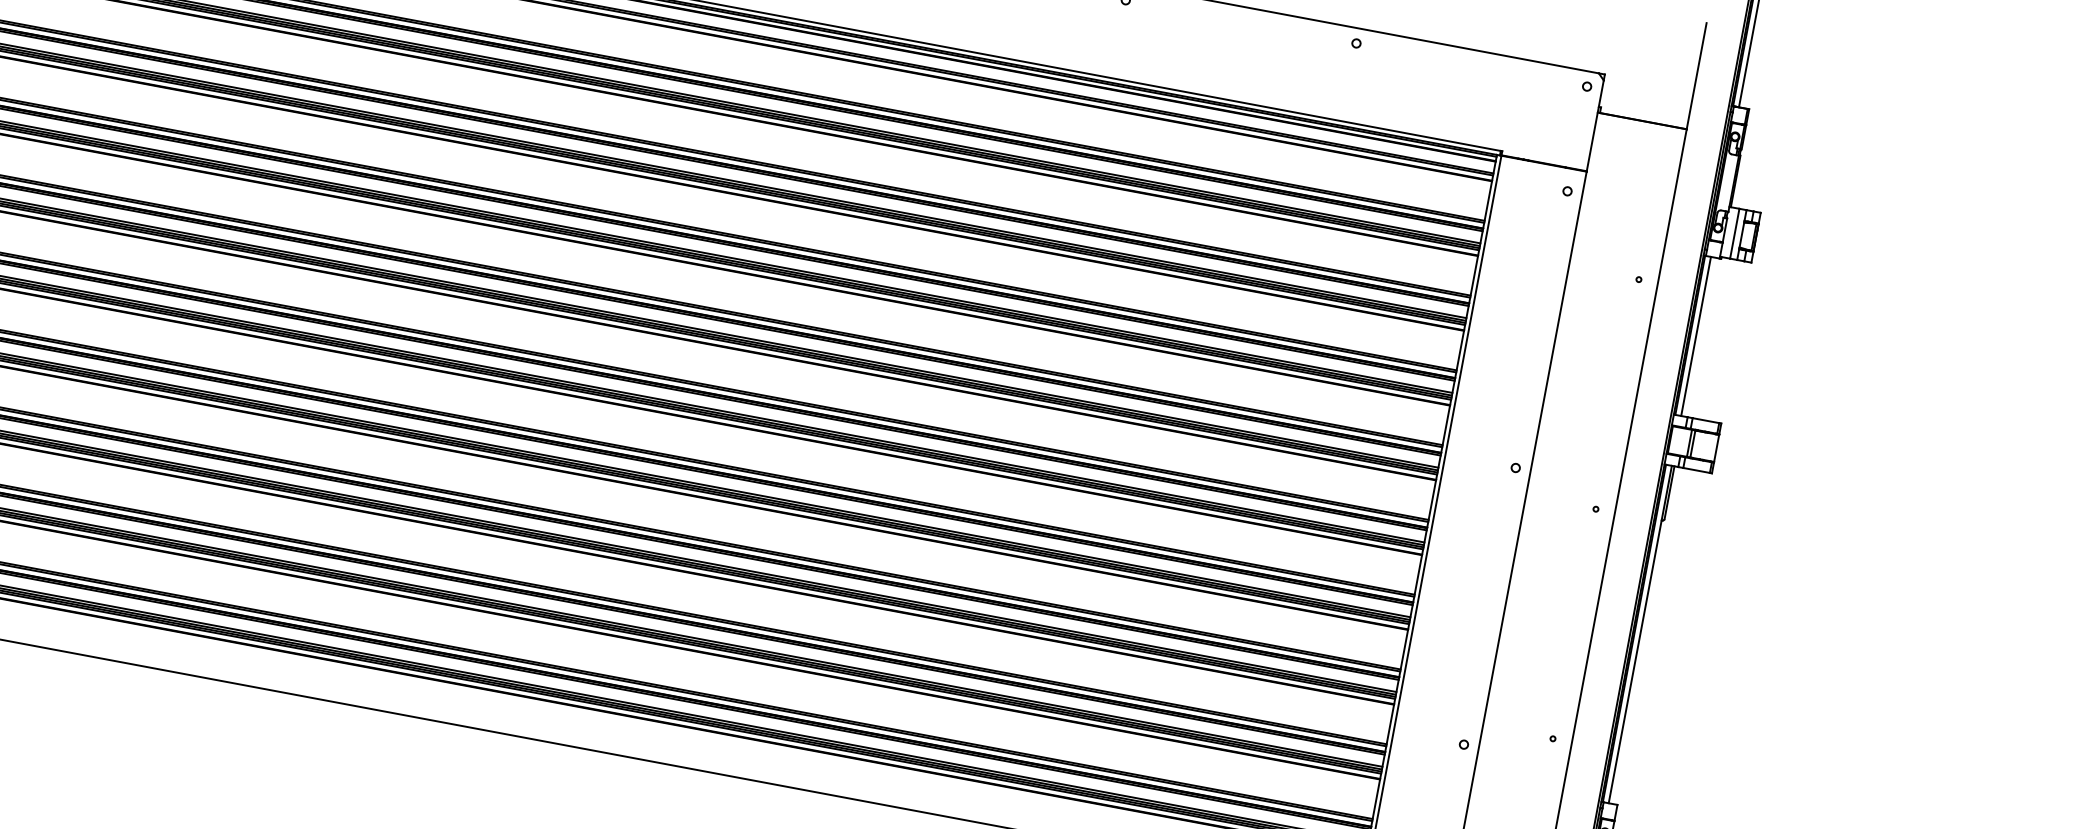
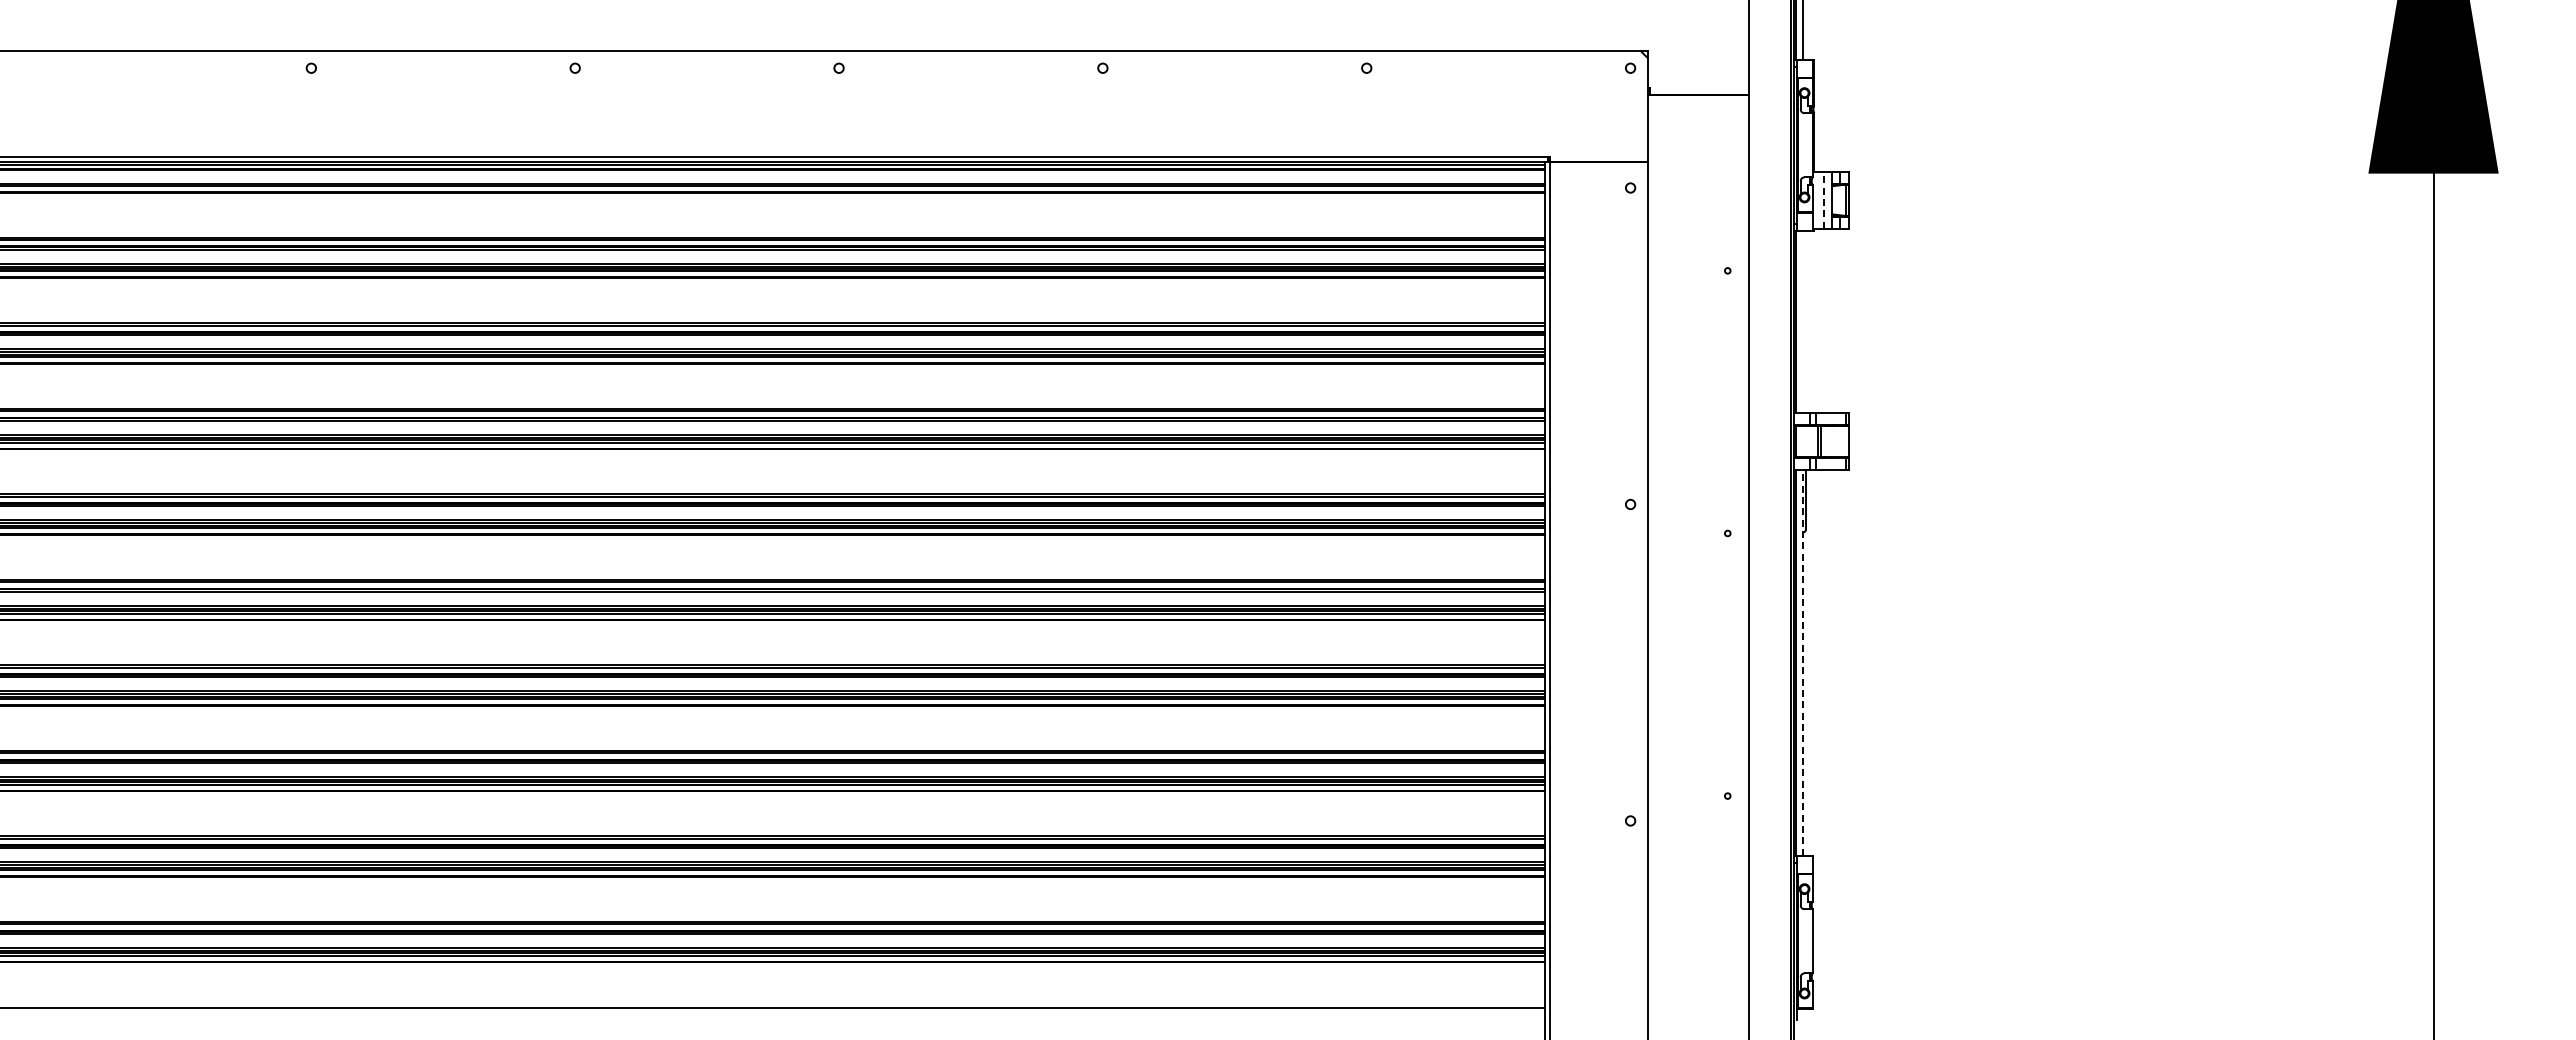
line: (1735, 233) -> (1824, 200), solid -> dashed
line: (1695, 336) -> (1802, 321), removed
line: (1640, 634) -> (1802, 662), solid -> dashed

